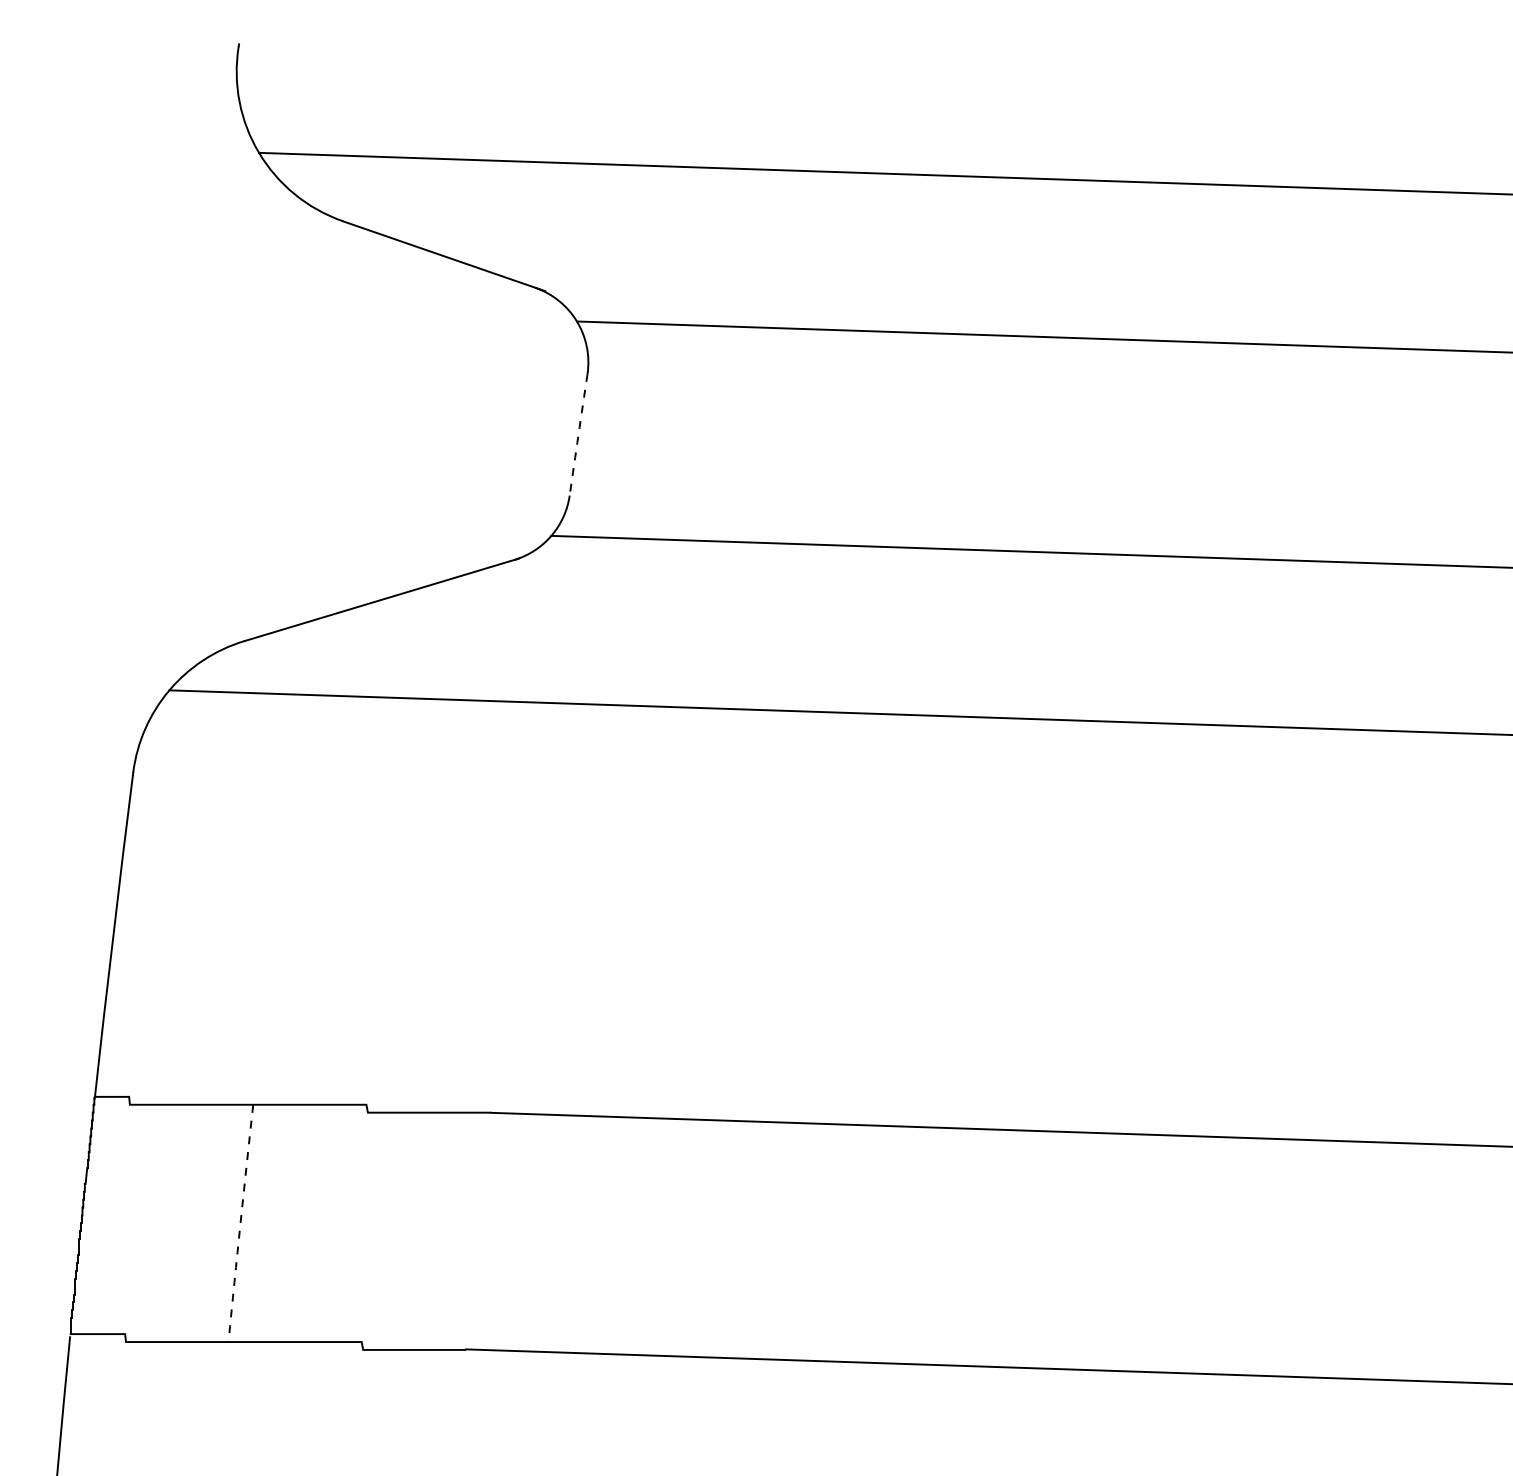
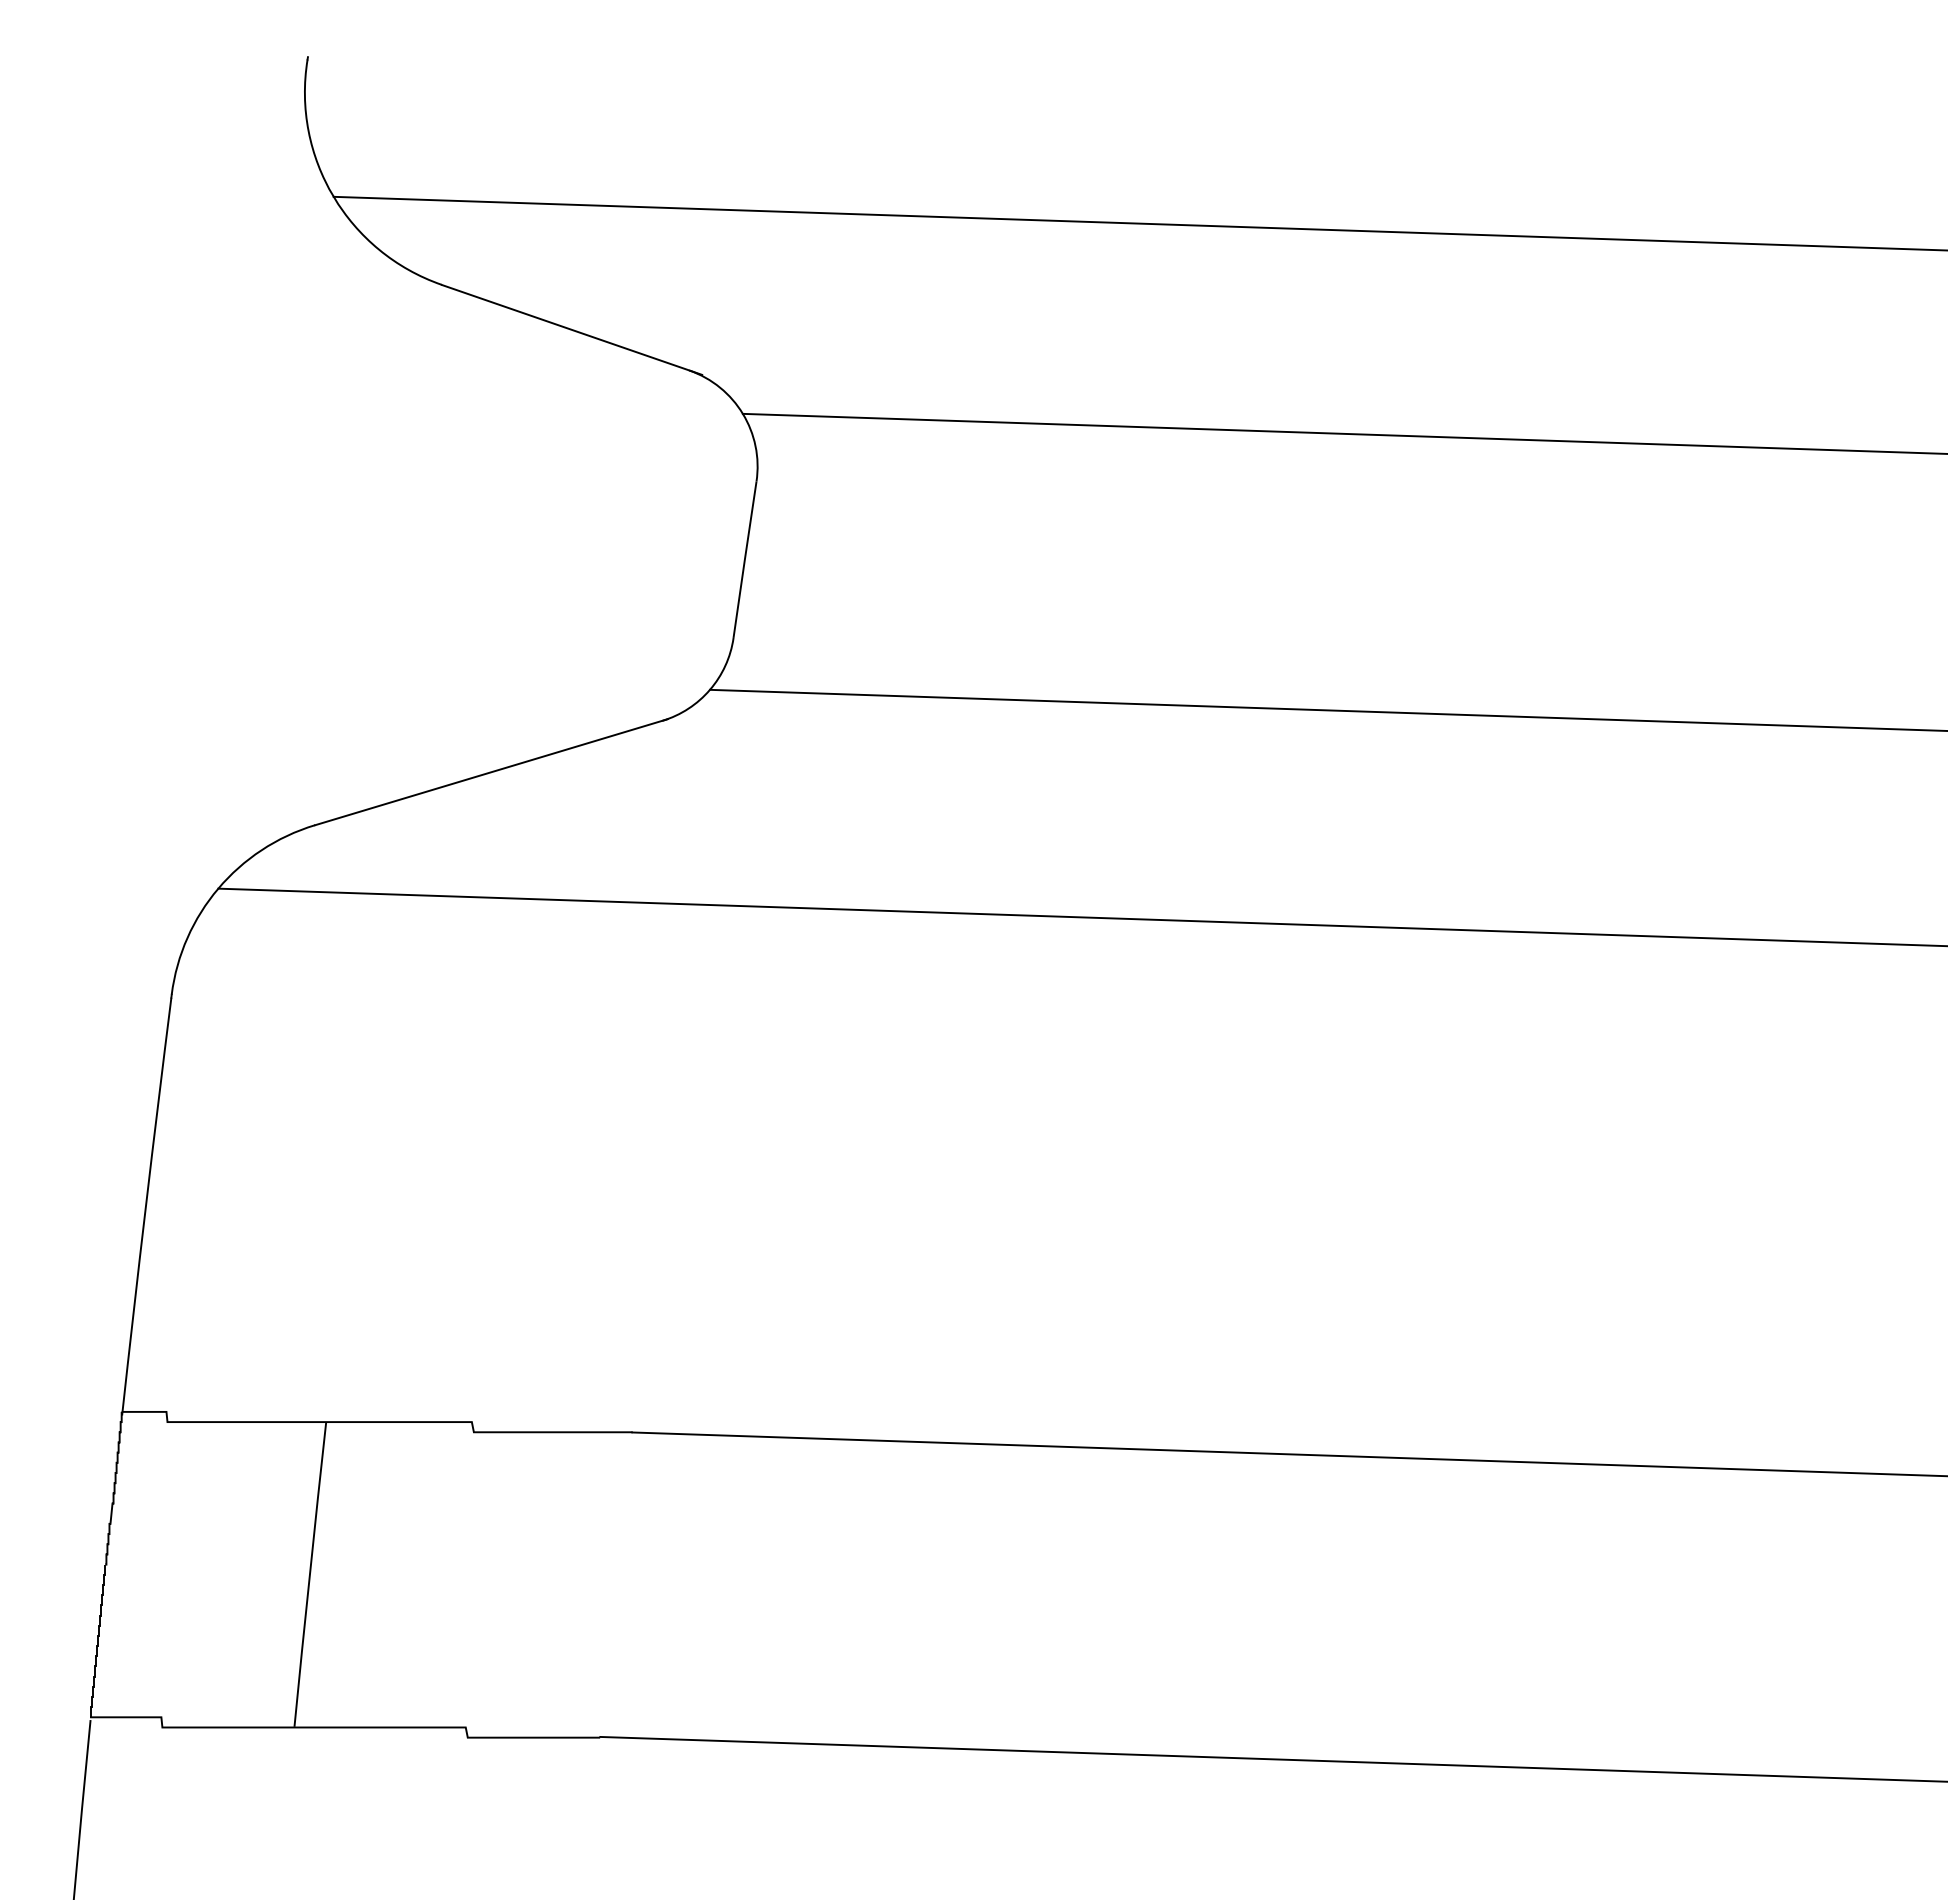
arc: (578, 434) -> (744, 559), dashed -> solid
arc: (240, 1223) -> (309, 1574), dashed -> solid

